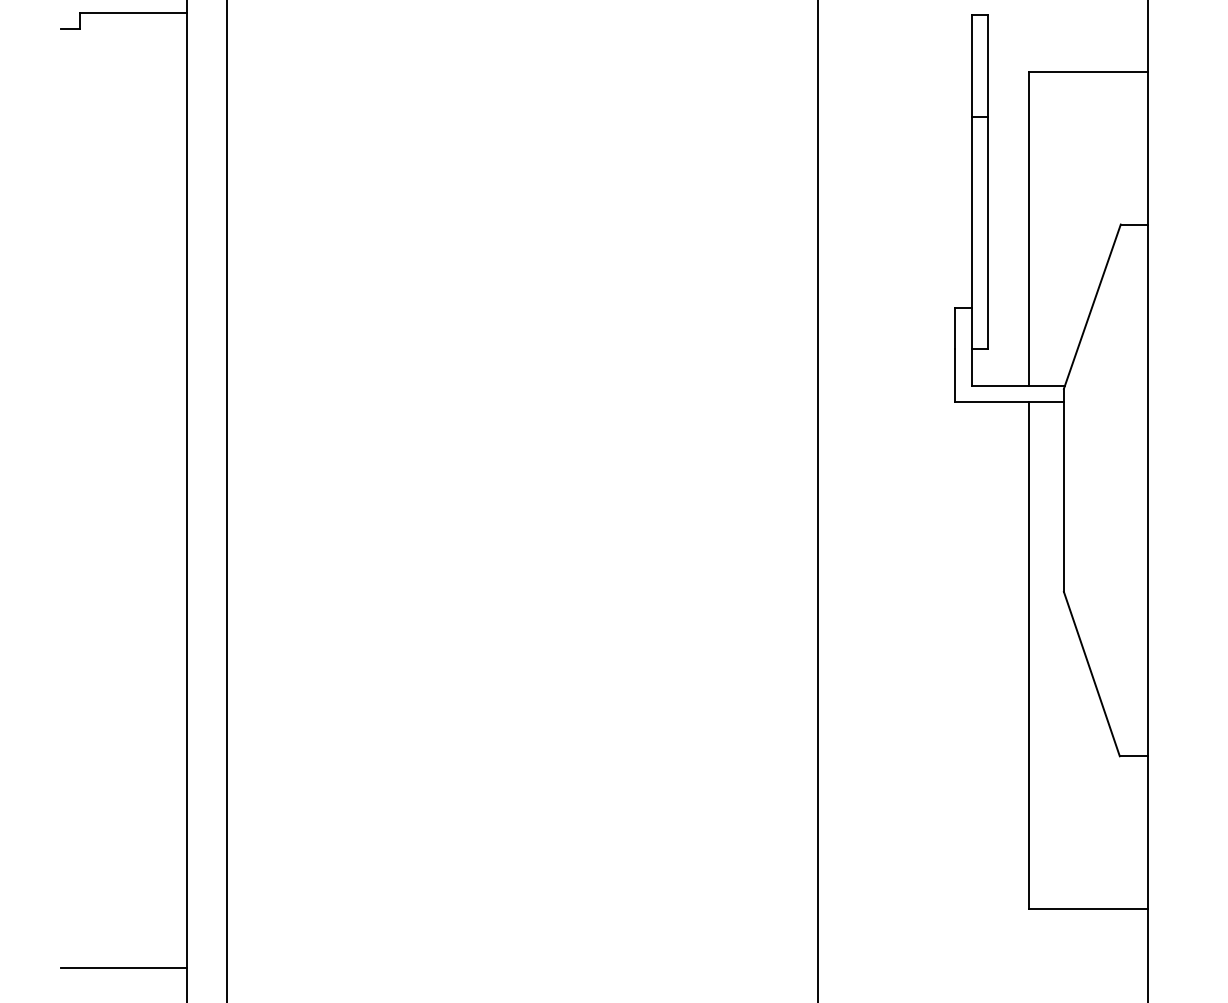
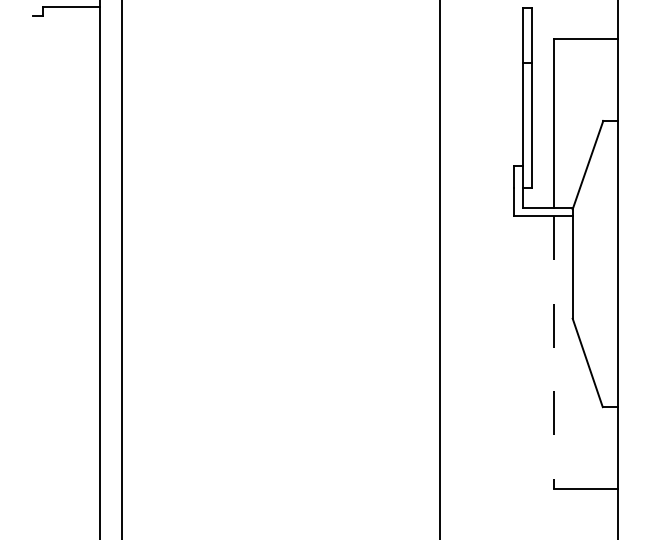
line: (1028, 656) -> (553, 353), solid -> dashed
line: (123, 966) -> (66, 520), removed

